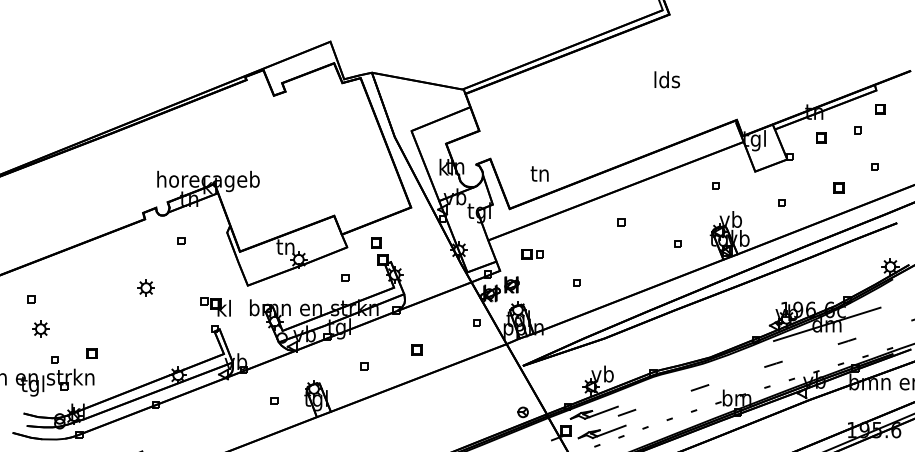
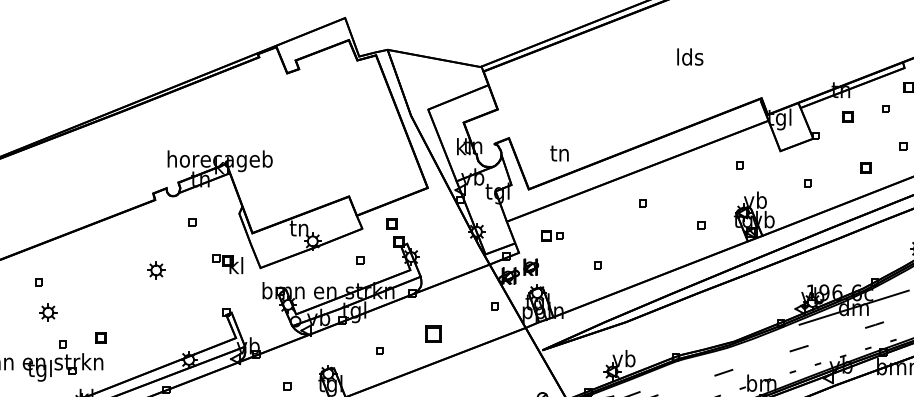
part: (215, 306) -> (227, 263), moved
part: (416, 349) -> (433, 333), size x1.6

